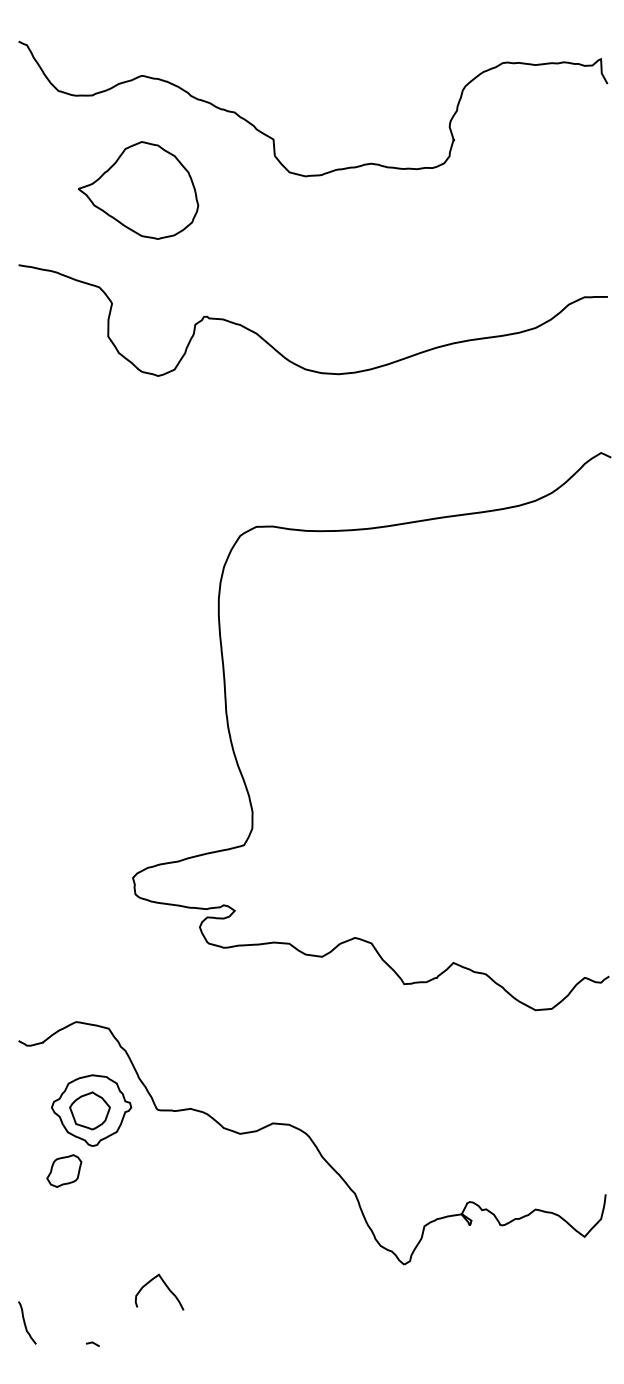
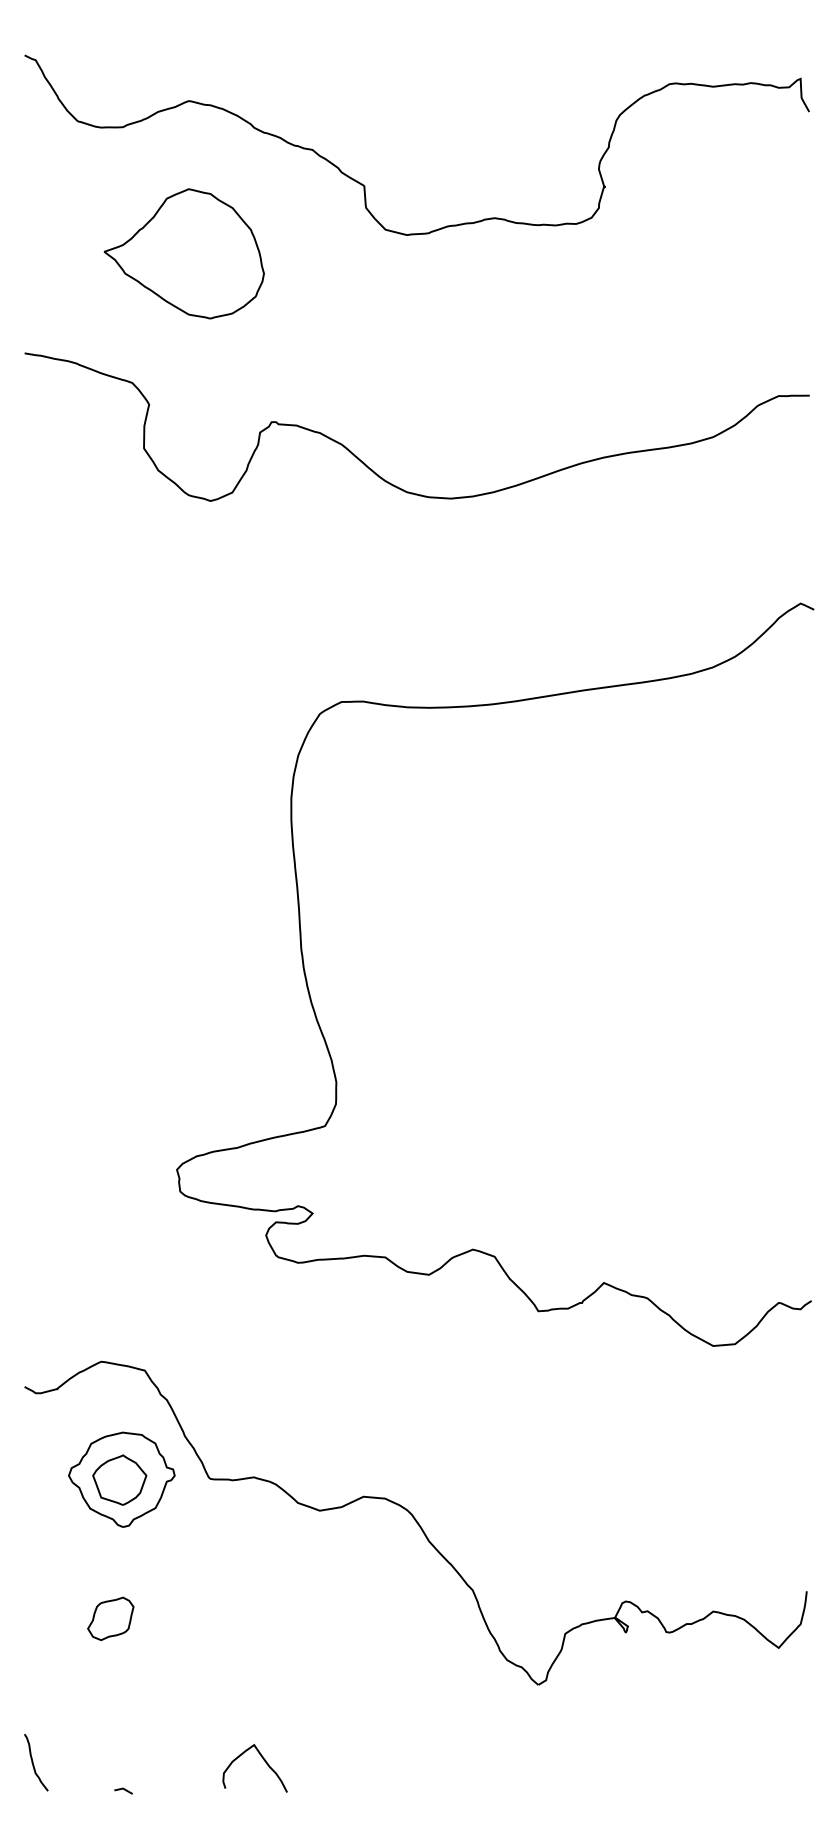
part: (64, 1170) -> (111, 1618), moved
curve: (165, 1286) -> (262, 1760), moved

